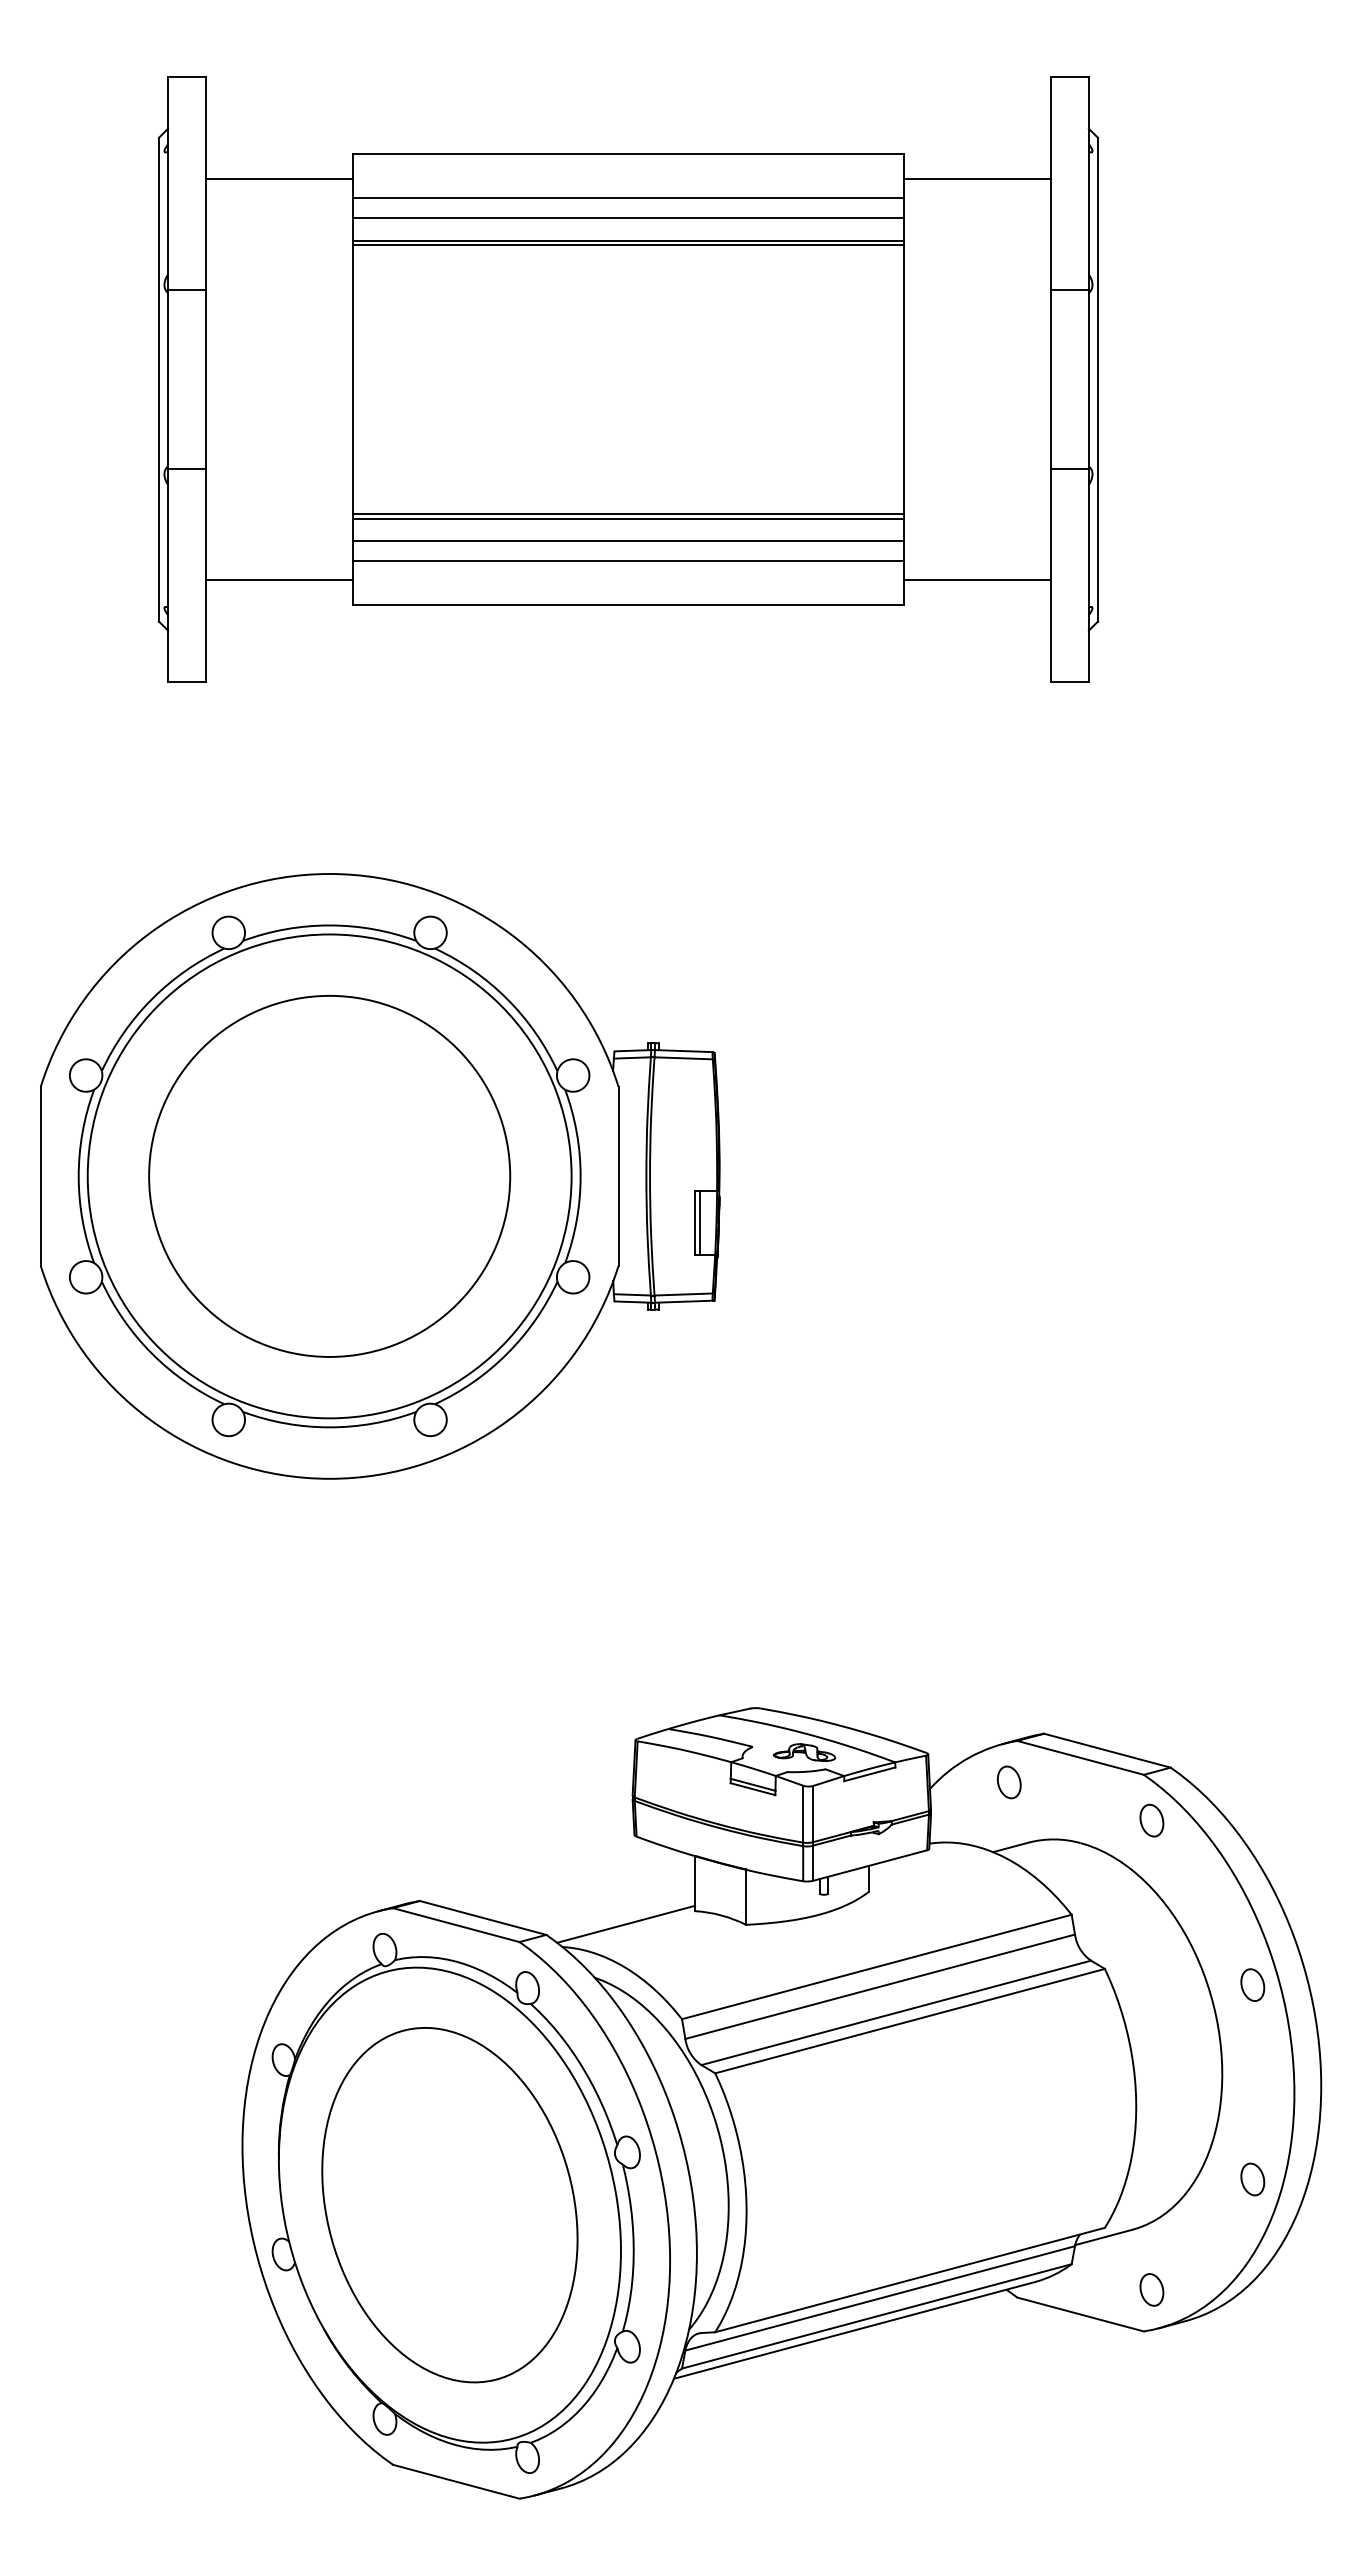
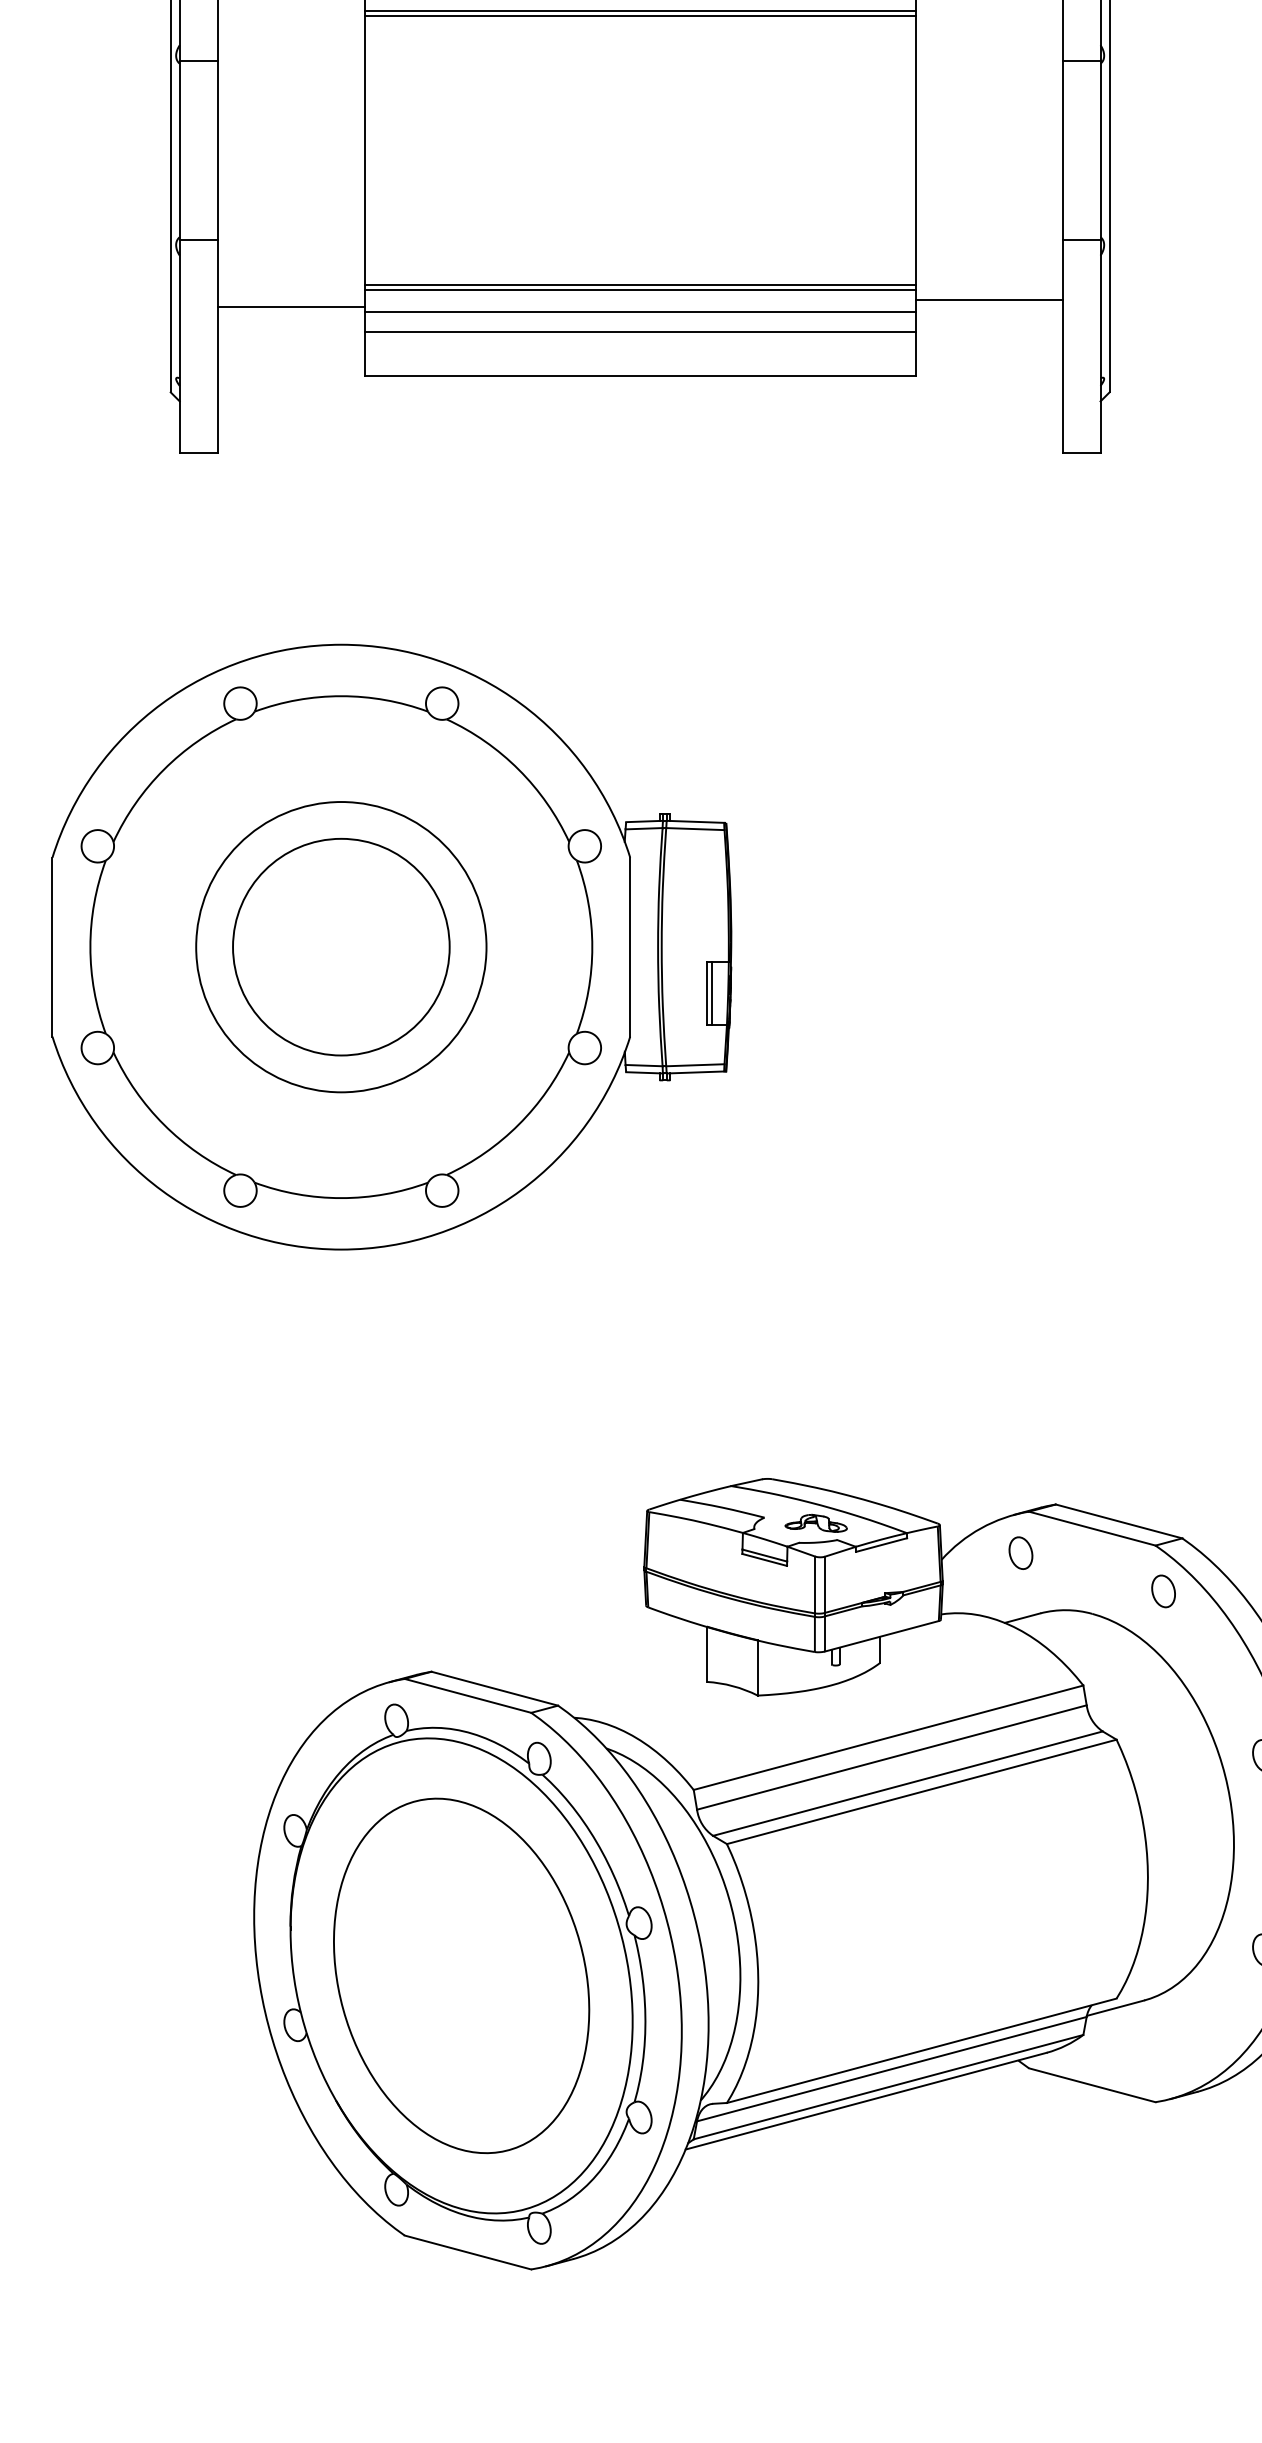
line: (278, 580) -> (290, 307), moved
line: (976, 580) -> (988, 300), moved
circle: (329, 1175) -> (341, 946), size x0.6
circle: (329, 1176) -> (341, 947), size x0.6
line: (626, 1923) -> (638, 1694), removed
part: (1151, 2289) -> (1163, 2060), removed

